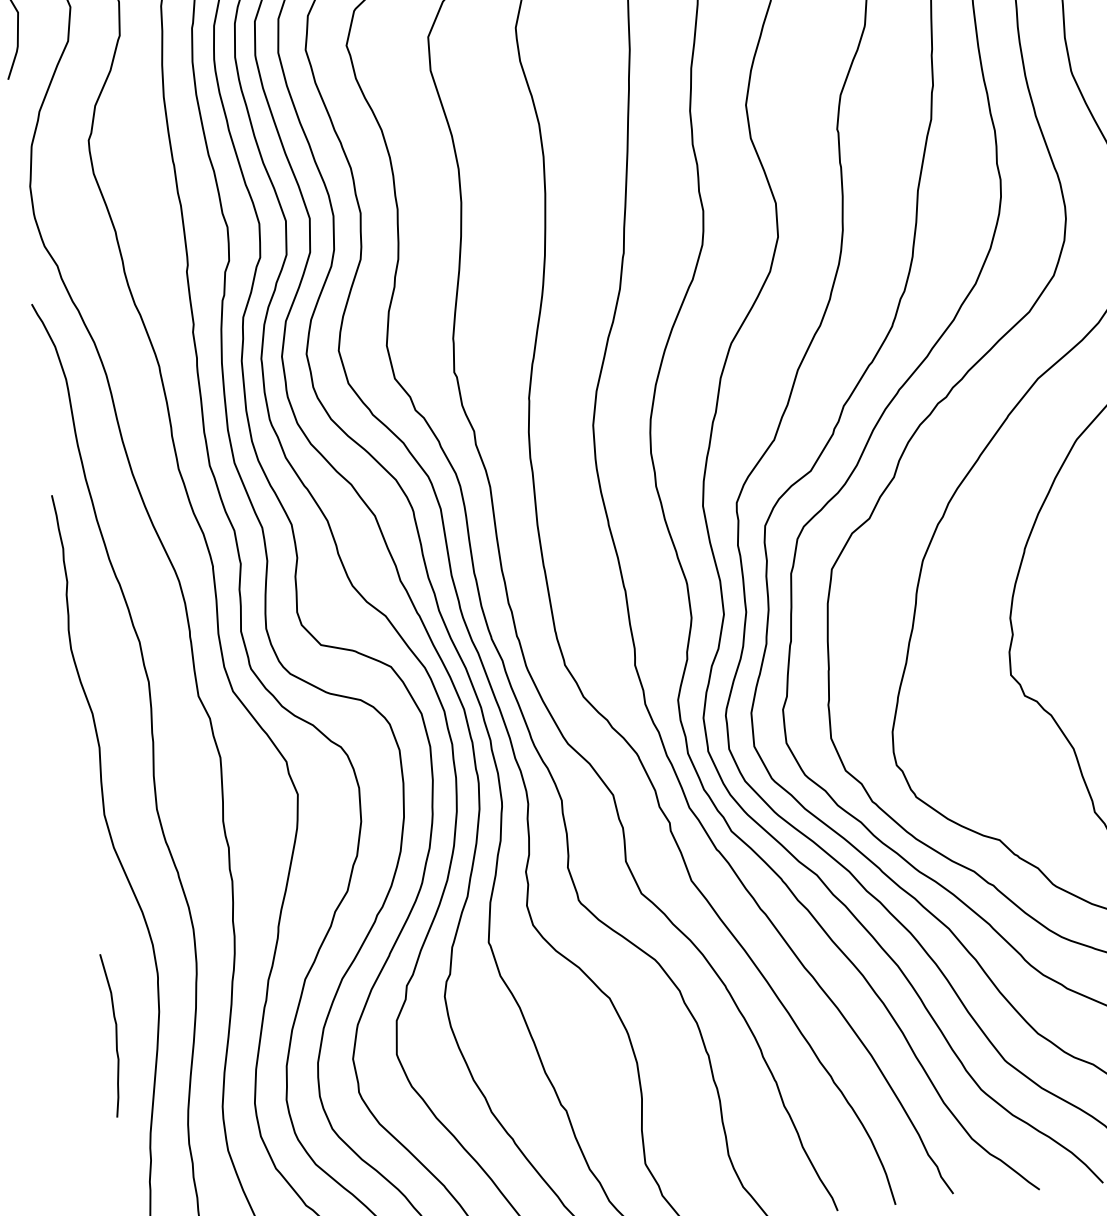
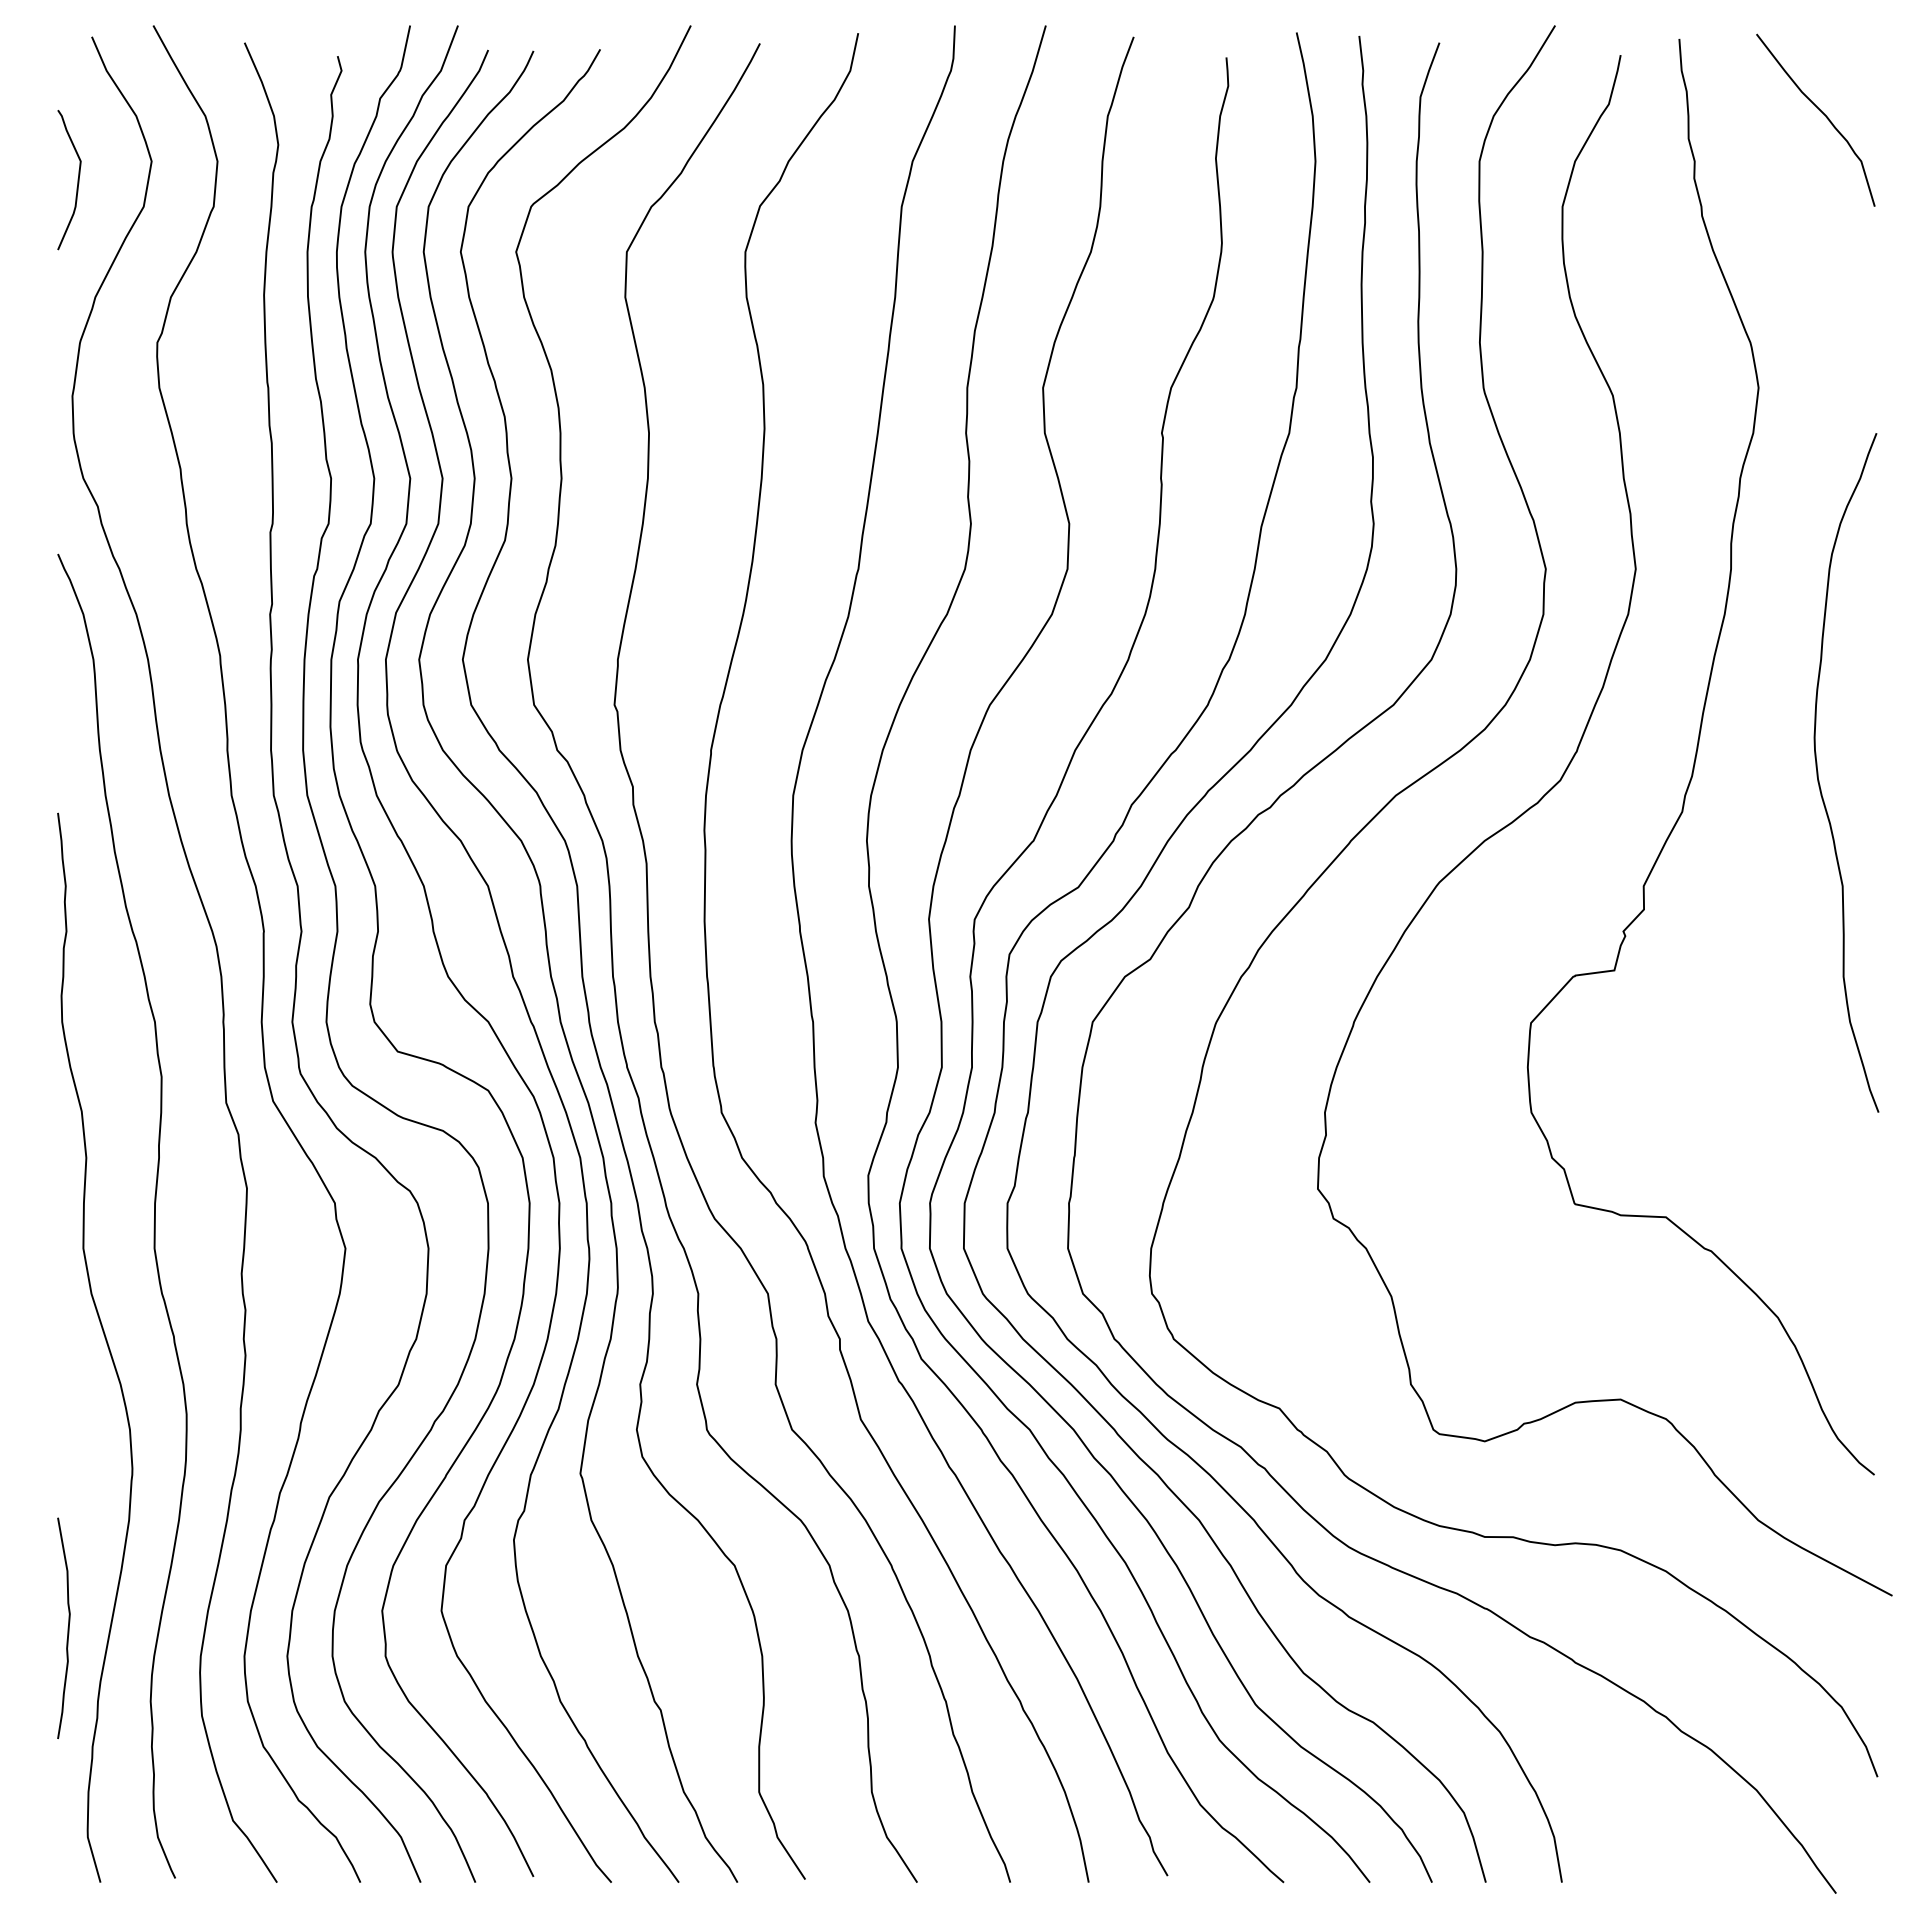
curve: (115, 1034) -> (67, 1627), moved

